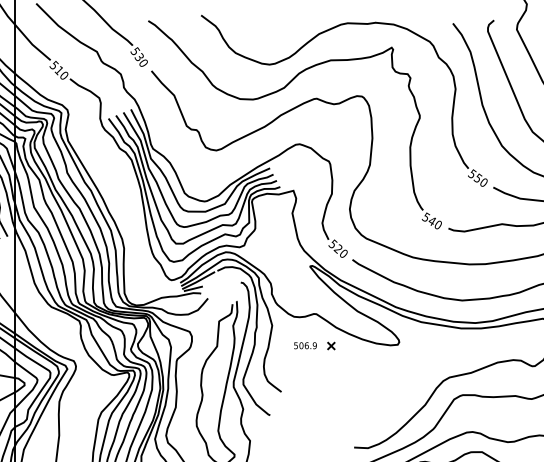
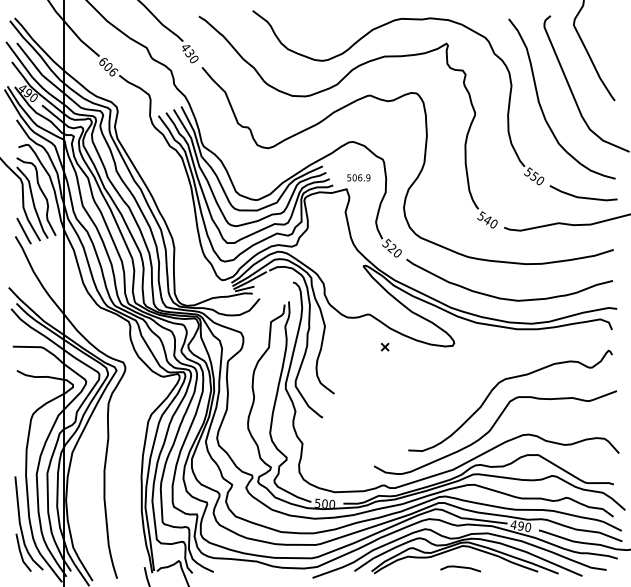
text: (135, 51) -> (185, 47), 530 -> 430
text: (59, 70) -> (108, 66), 510 -> 606
text: (305, 345) -> (358, 177), moved

